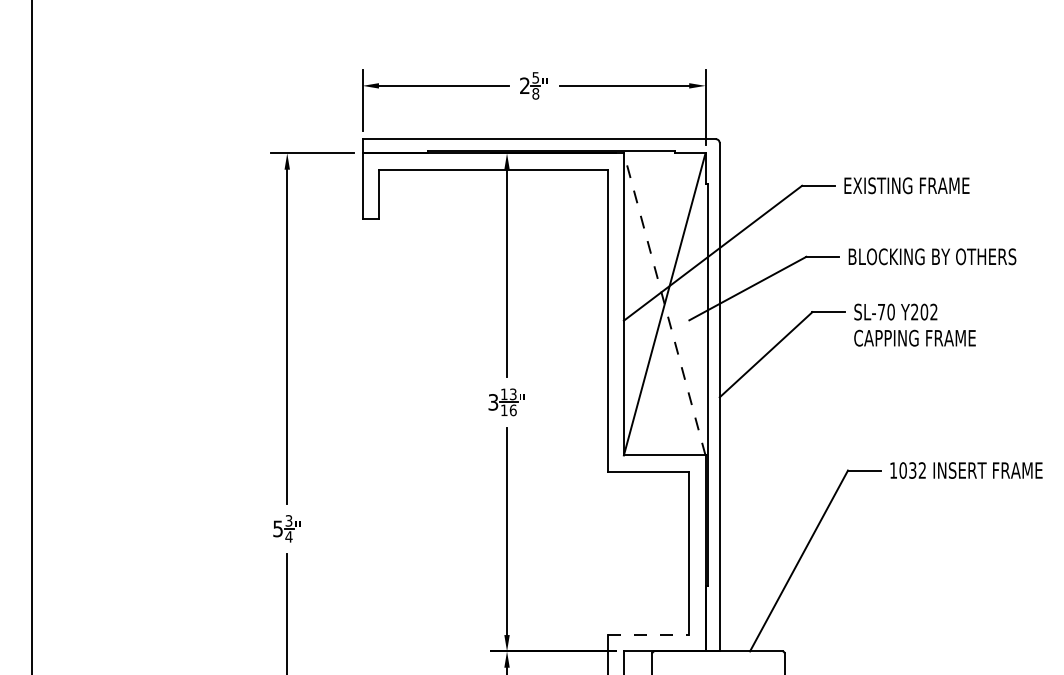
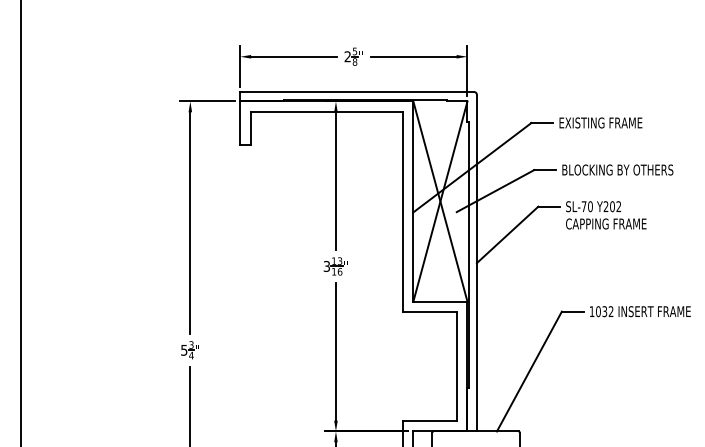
line: (664, 304) -> (440, 201), dashed -> solid
line: (649, 634) -> (430, 420), dashed -> solid

